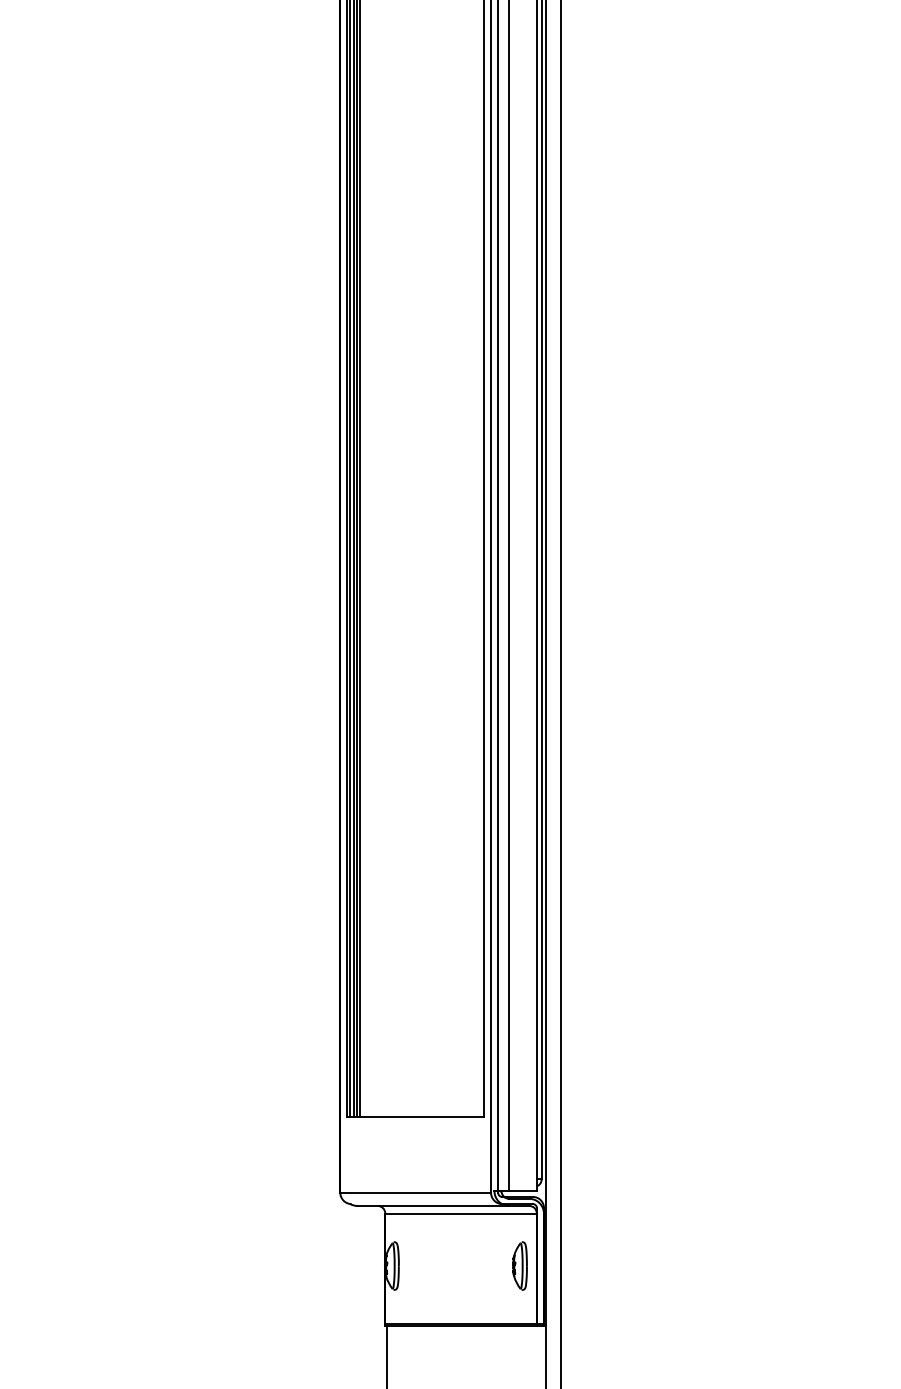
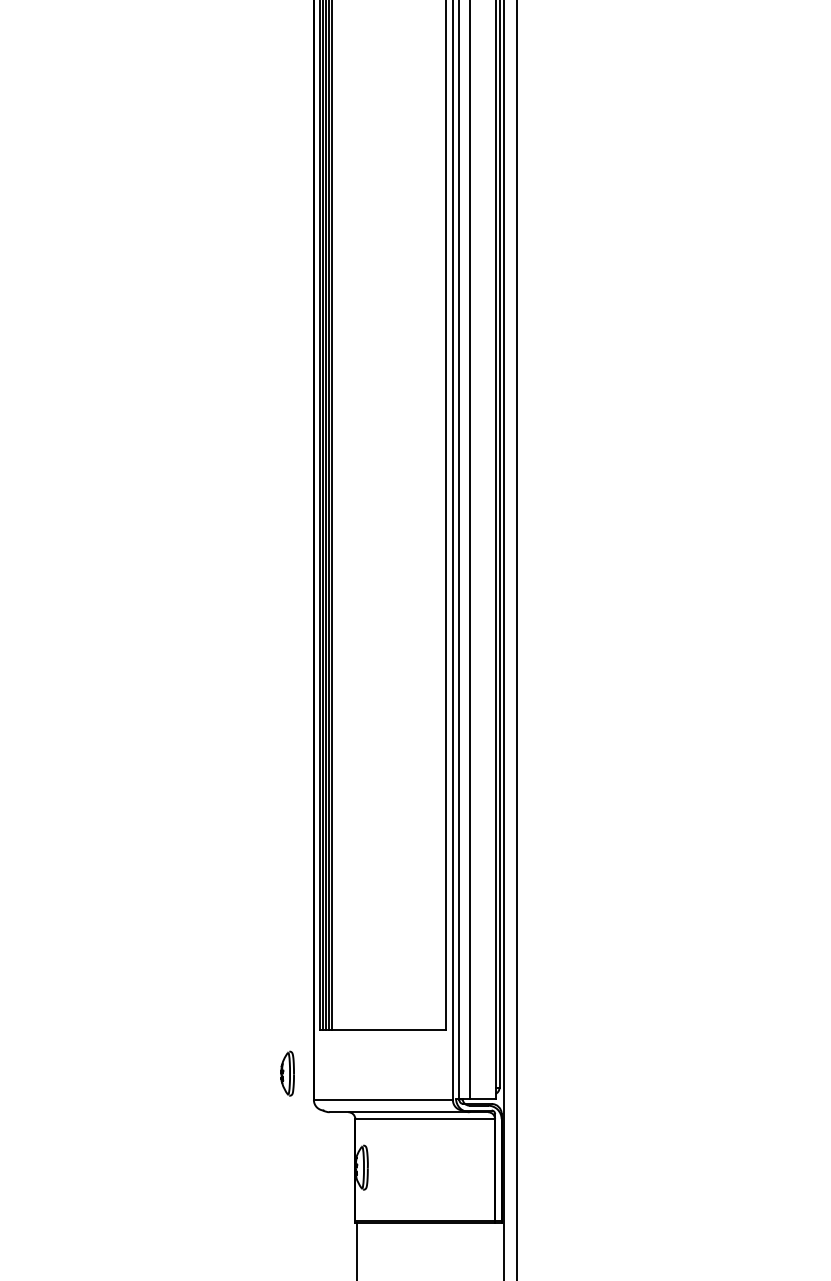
part: (519, 1265) -> (287, 1073), moved

